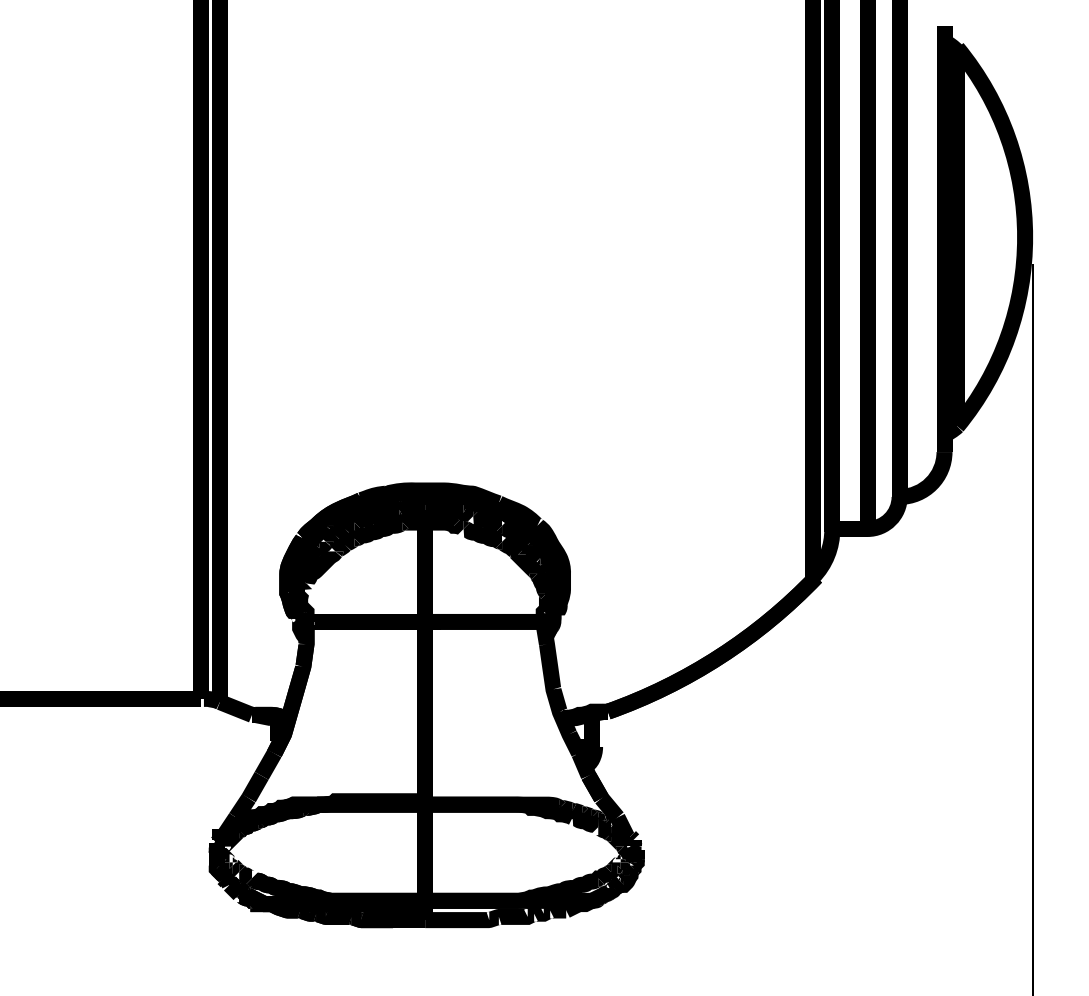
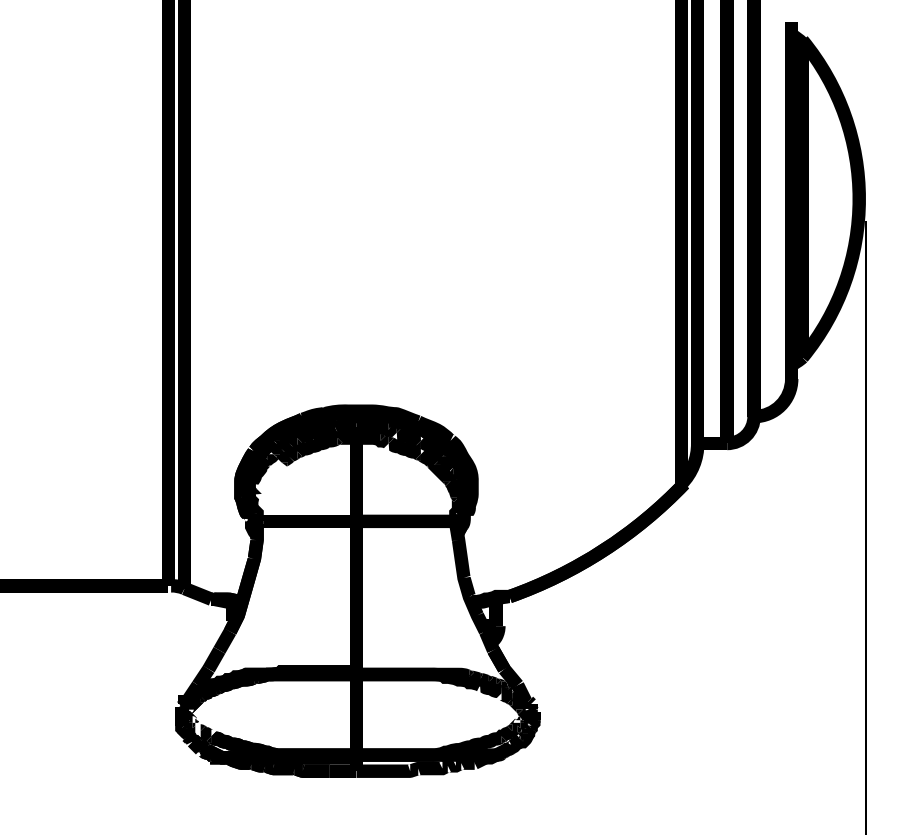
fill: (320, 566) -> (268, 474), removed
fill: (235, 868) -> (197, 727), removed

